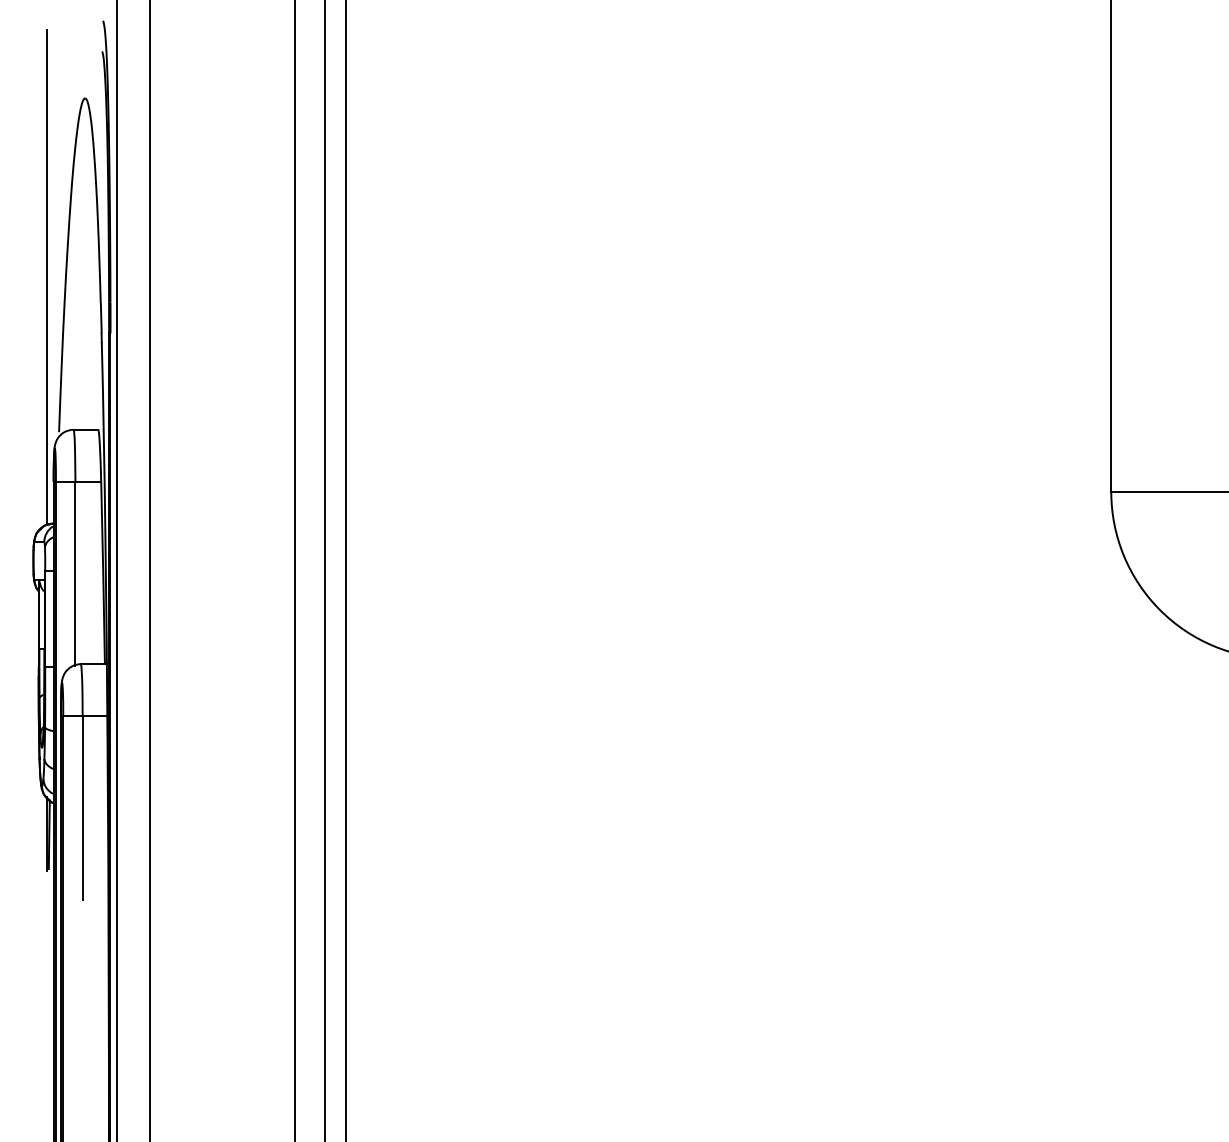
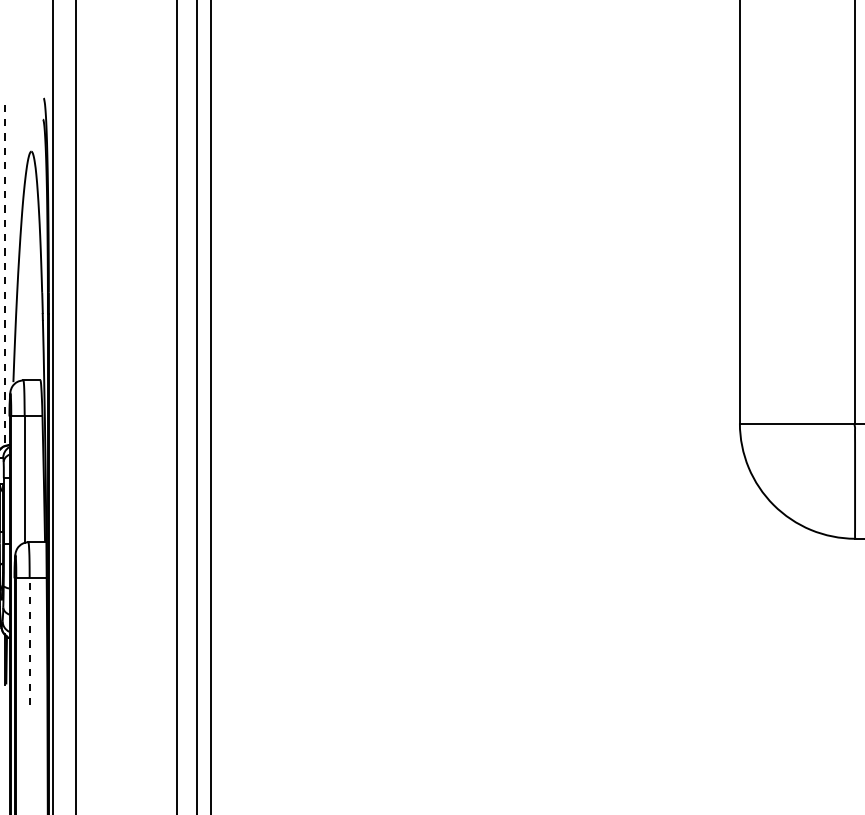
line: (46, 277) -> (4, 275), solid -> dashed
line: (82, 807) -> (29, 641), solid -> dashed

